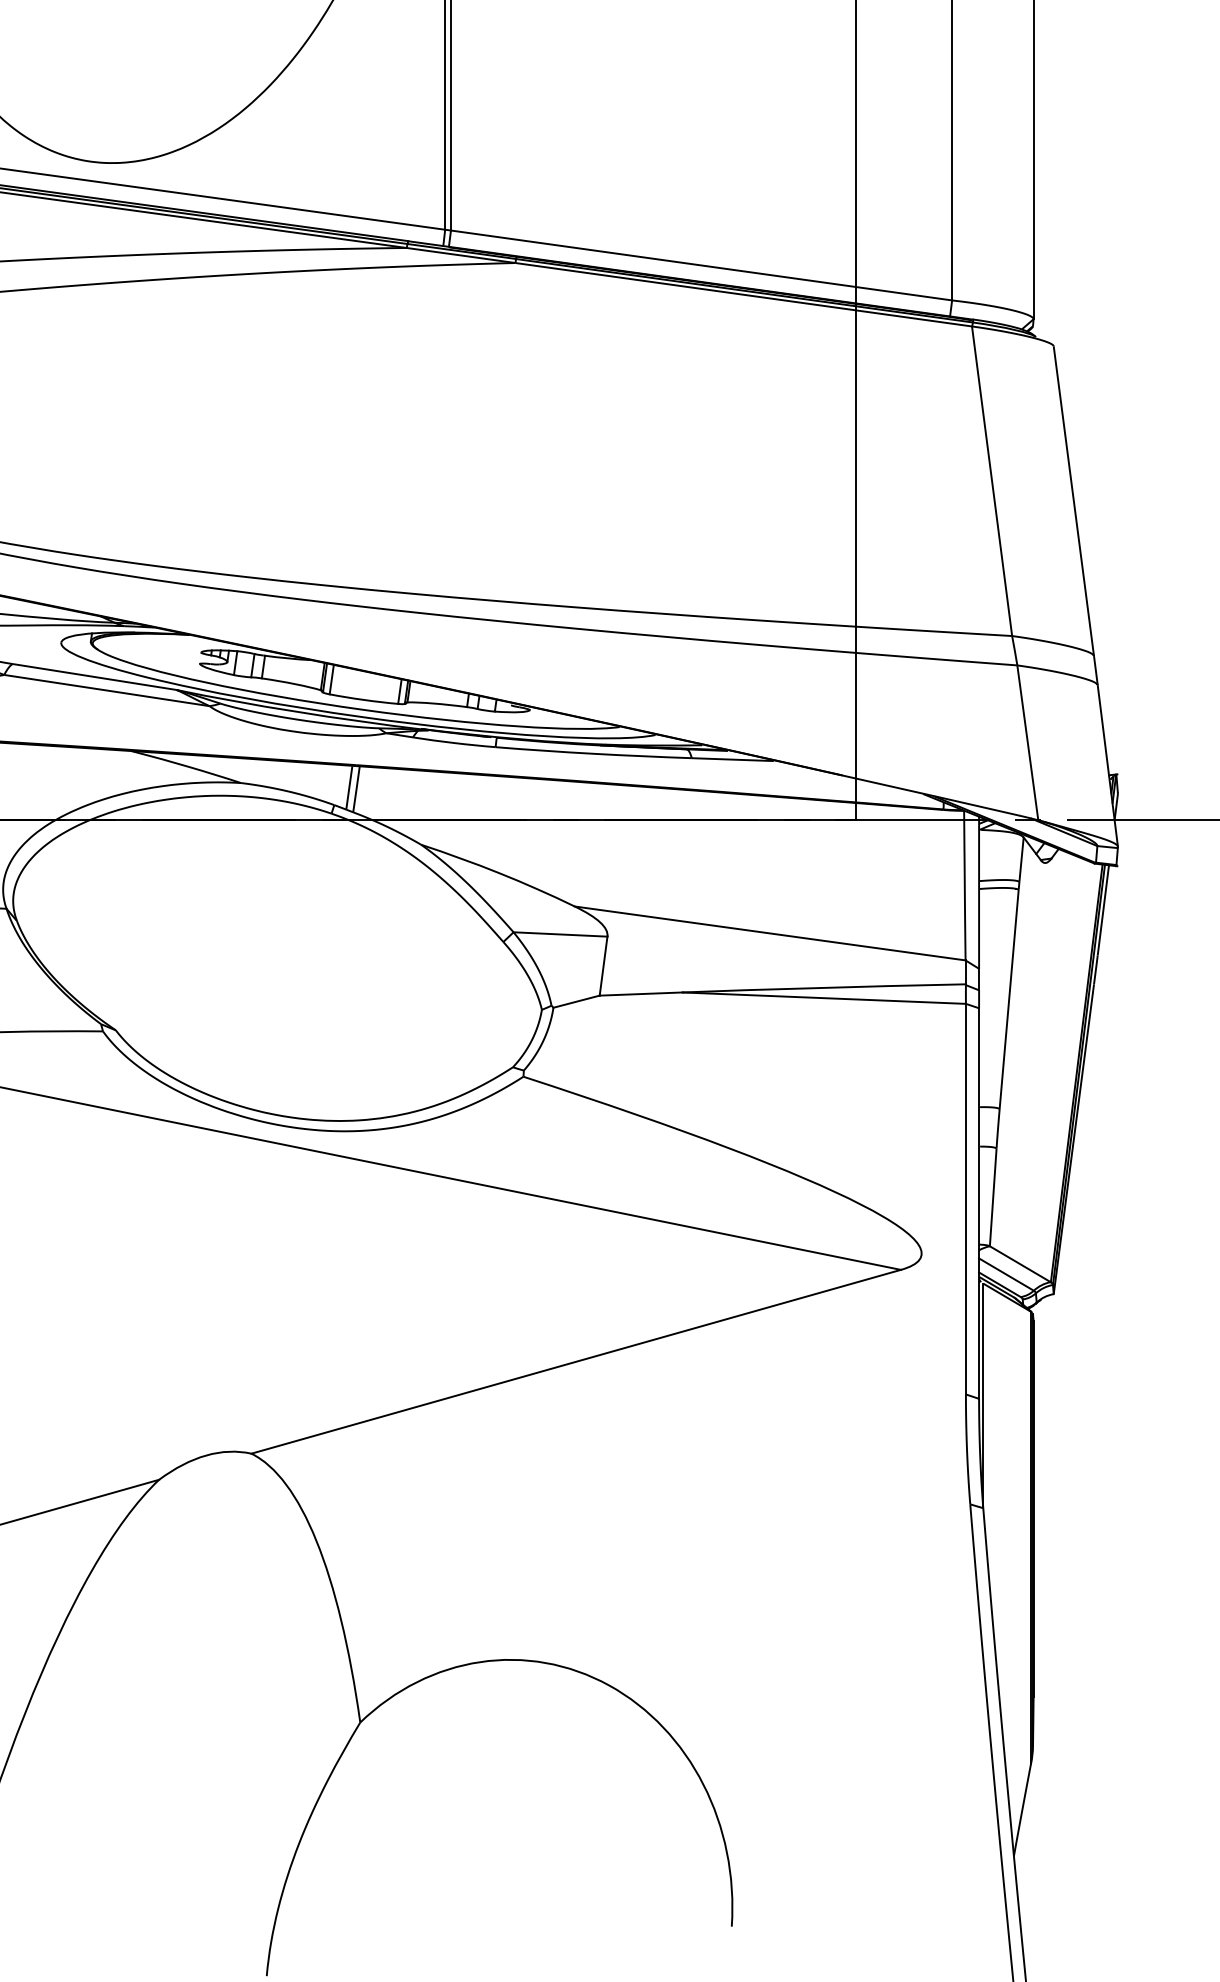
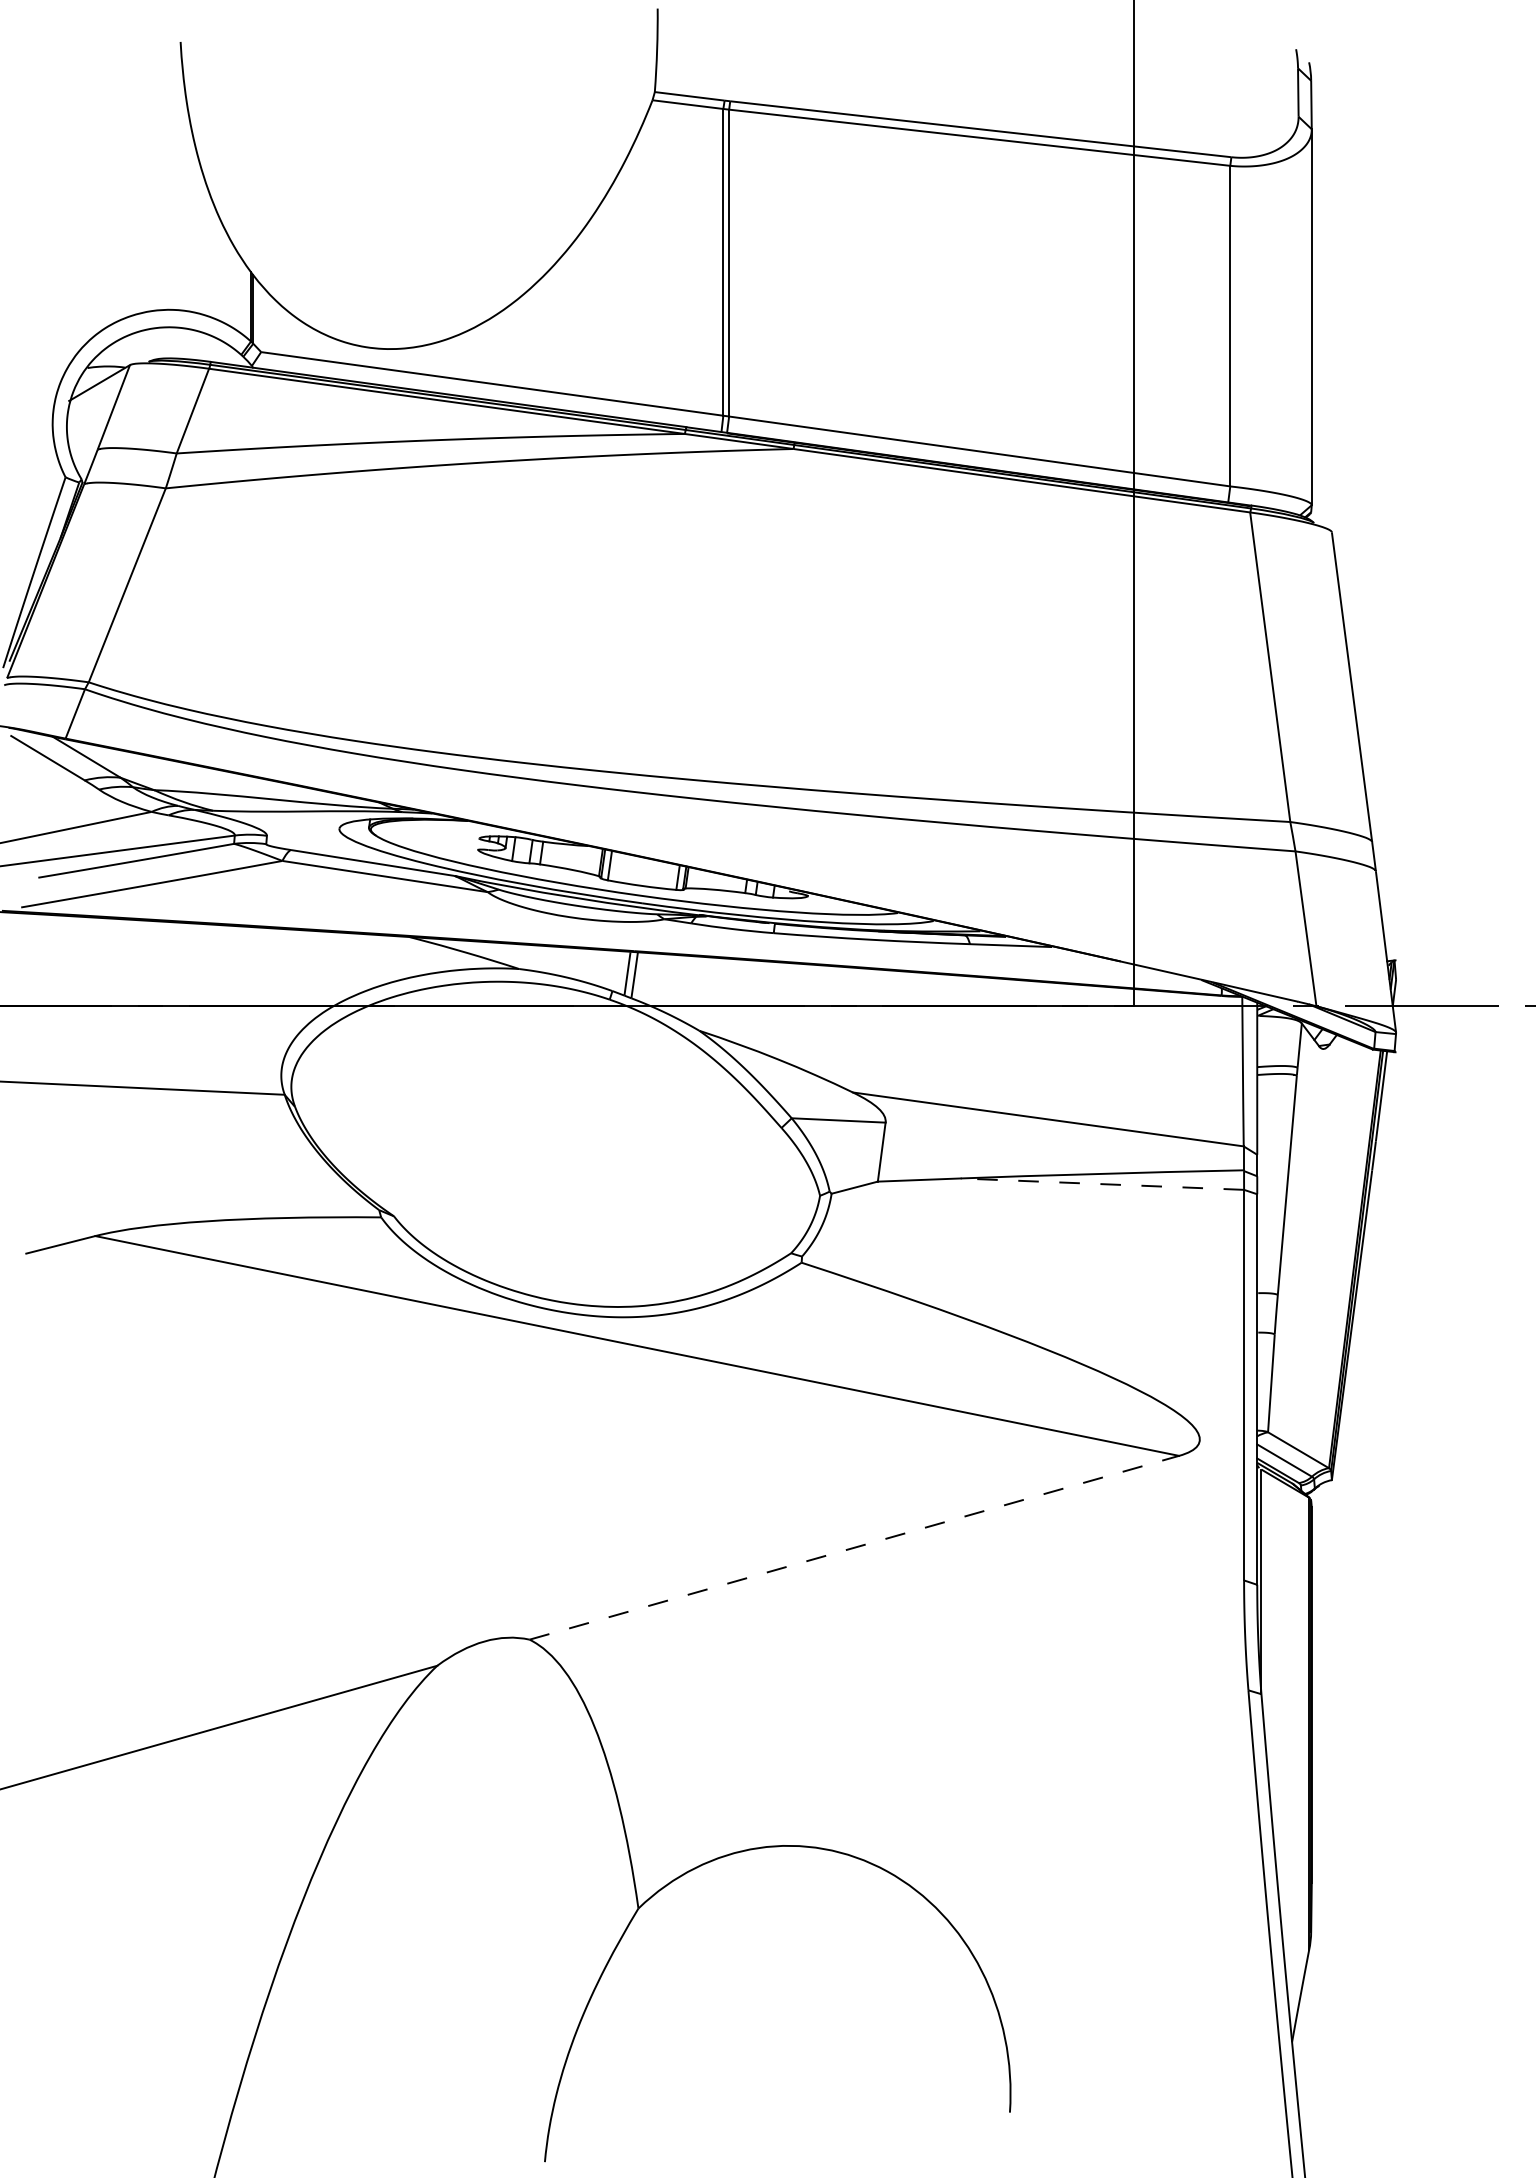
line: (824, 998) -> (1102, 1184), solid -> dashed
line: (576, 1361) -> (854, 1547), solid -> dashed

